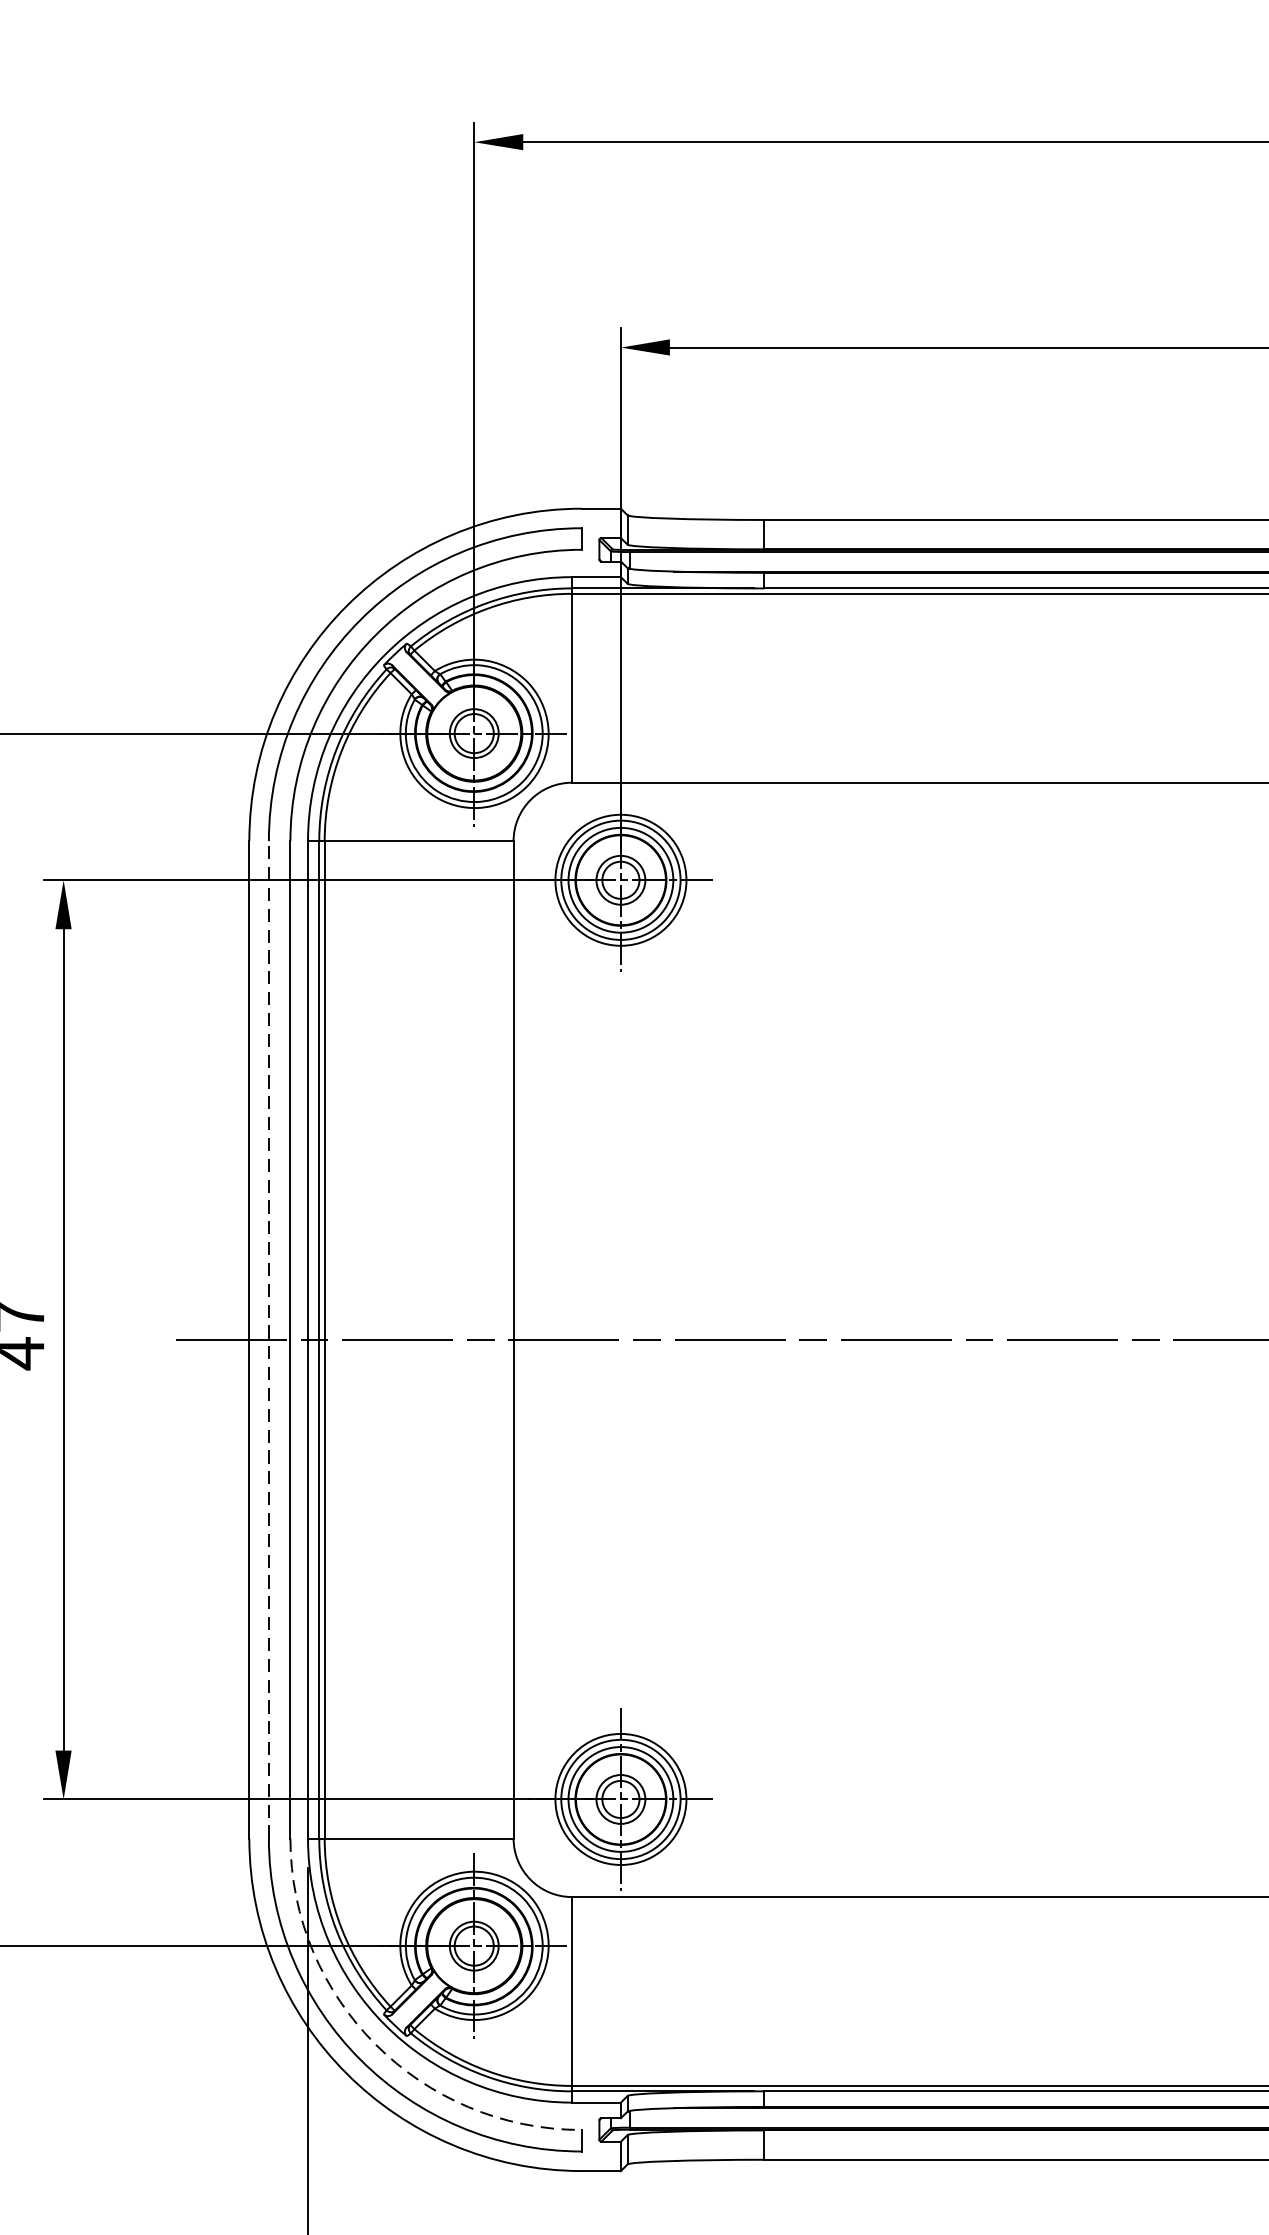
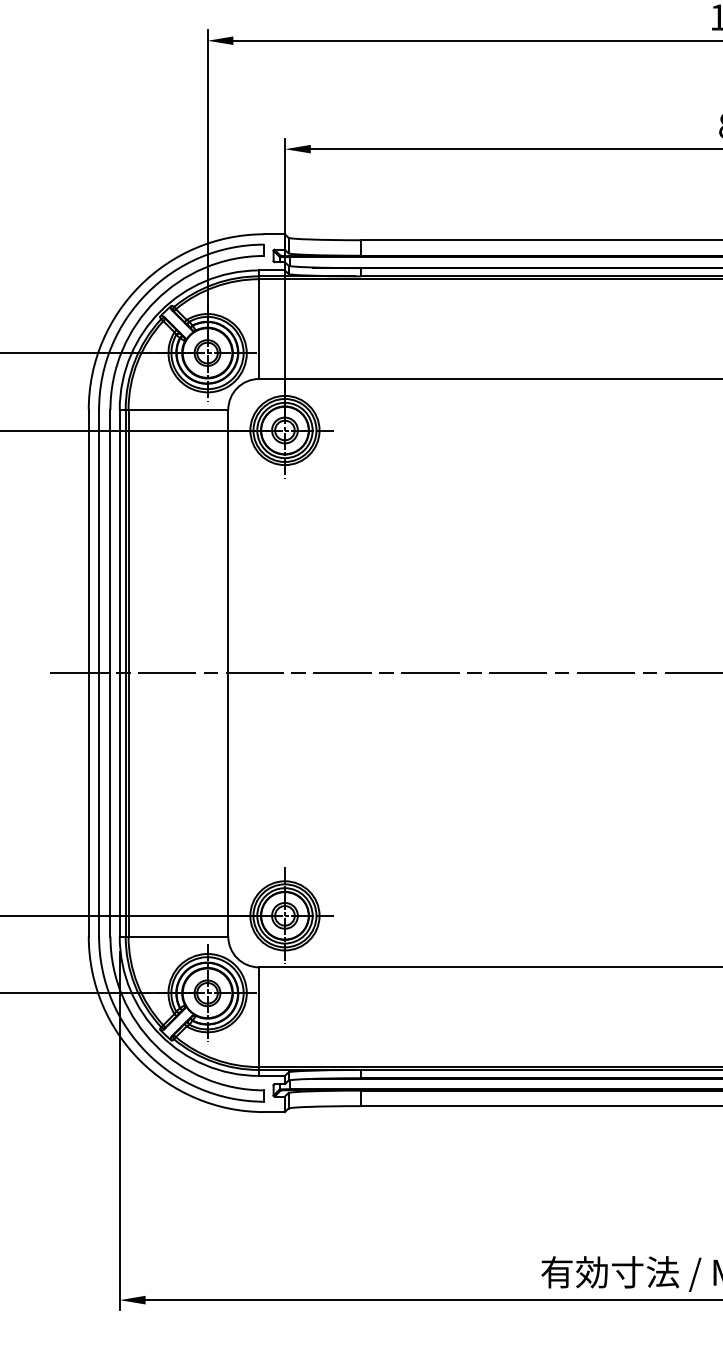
line: (269, 1338) -> (99, 672), dashed -> solid
arc: (375, 2044) -> (155, 1045), dashed -> solid

